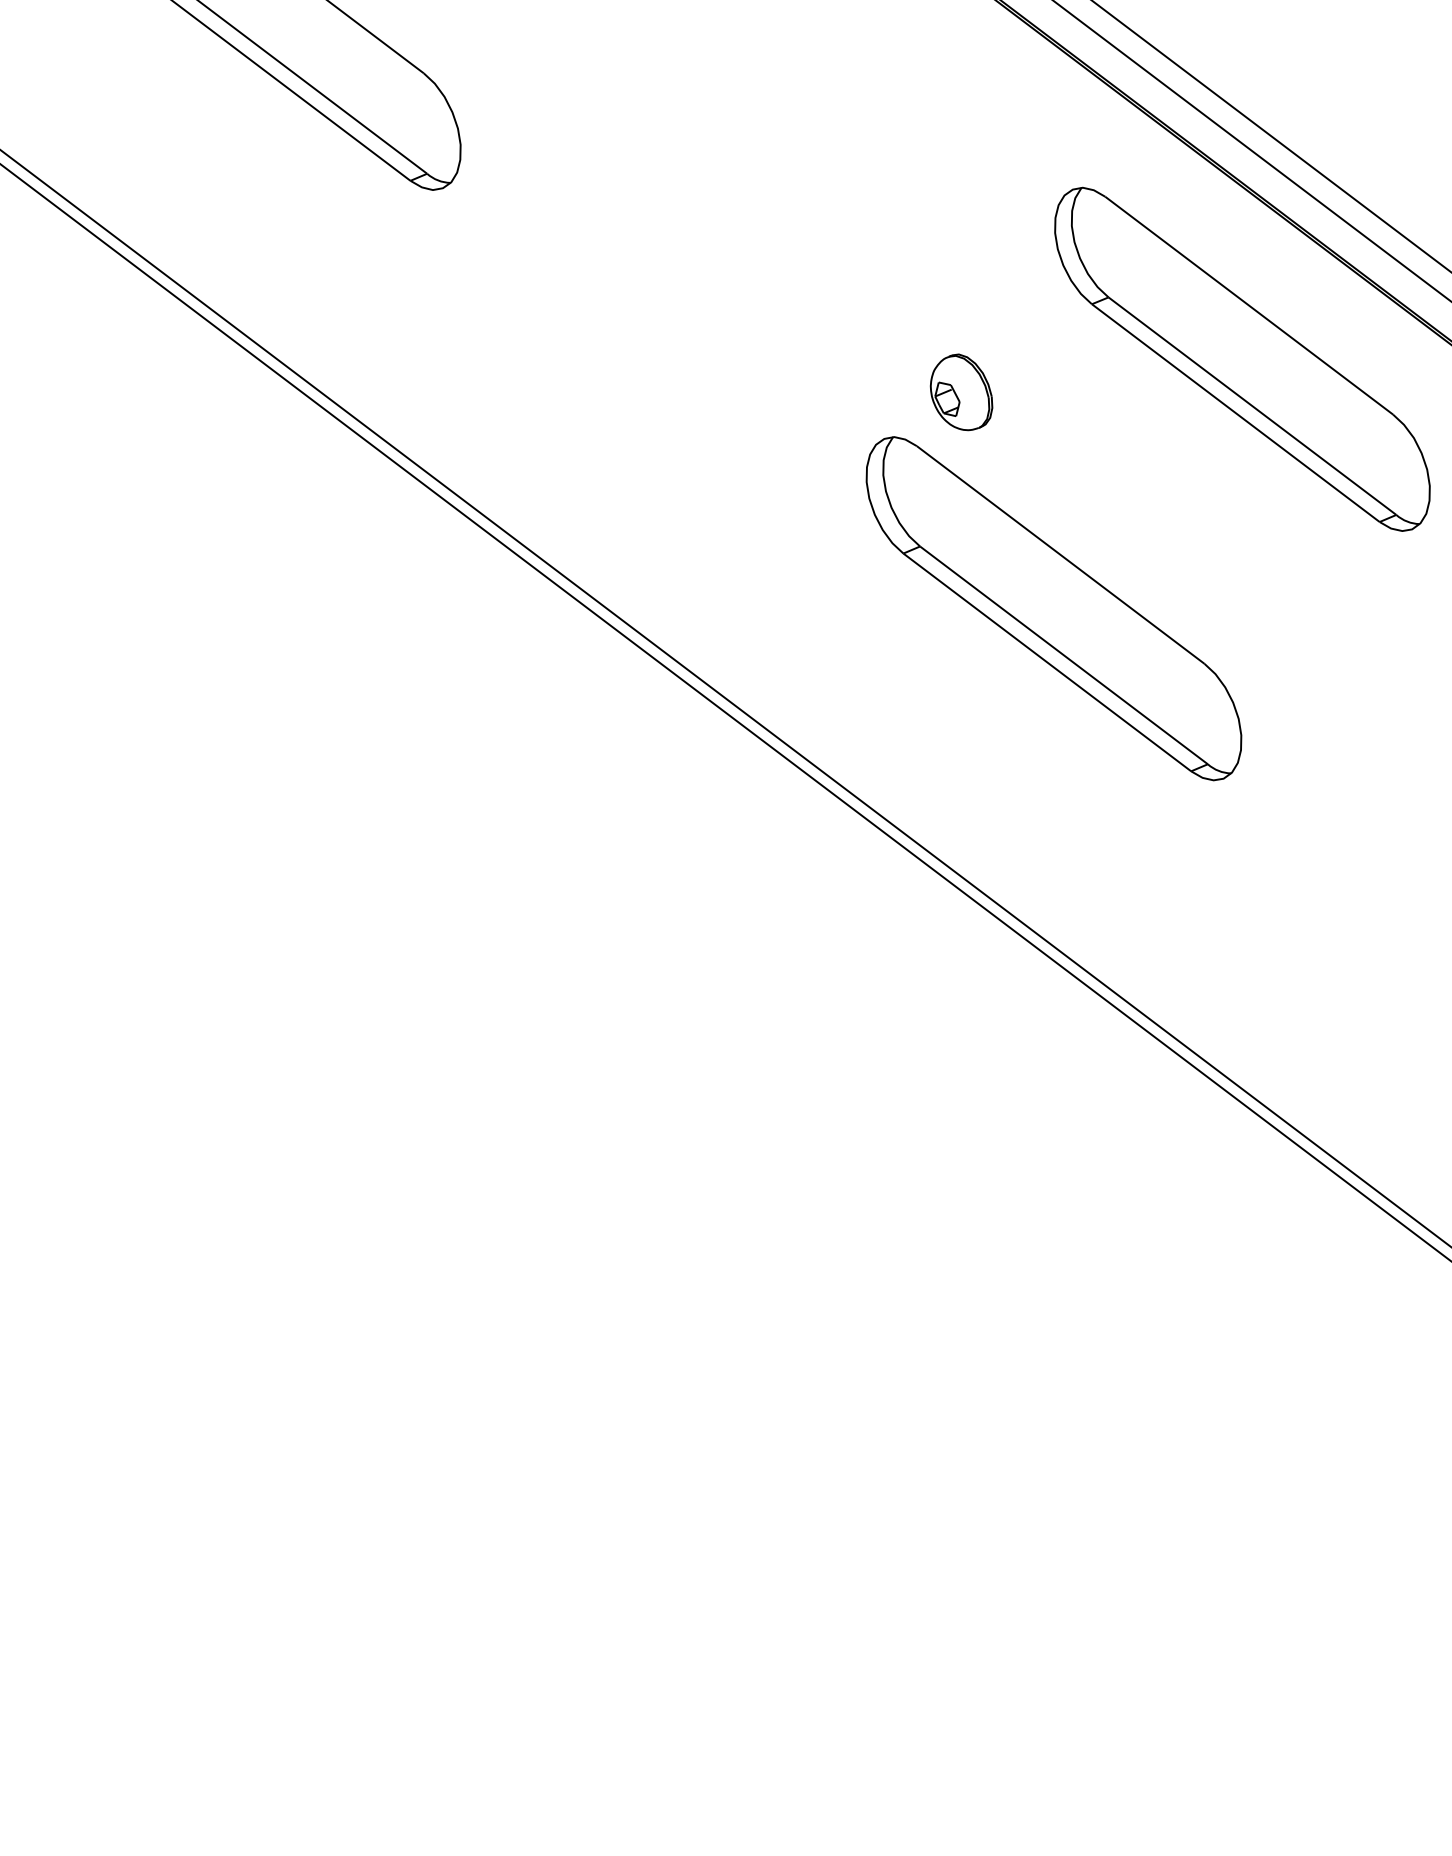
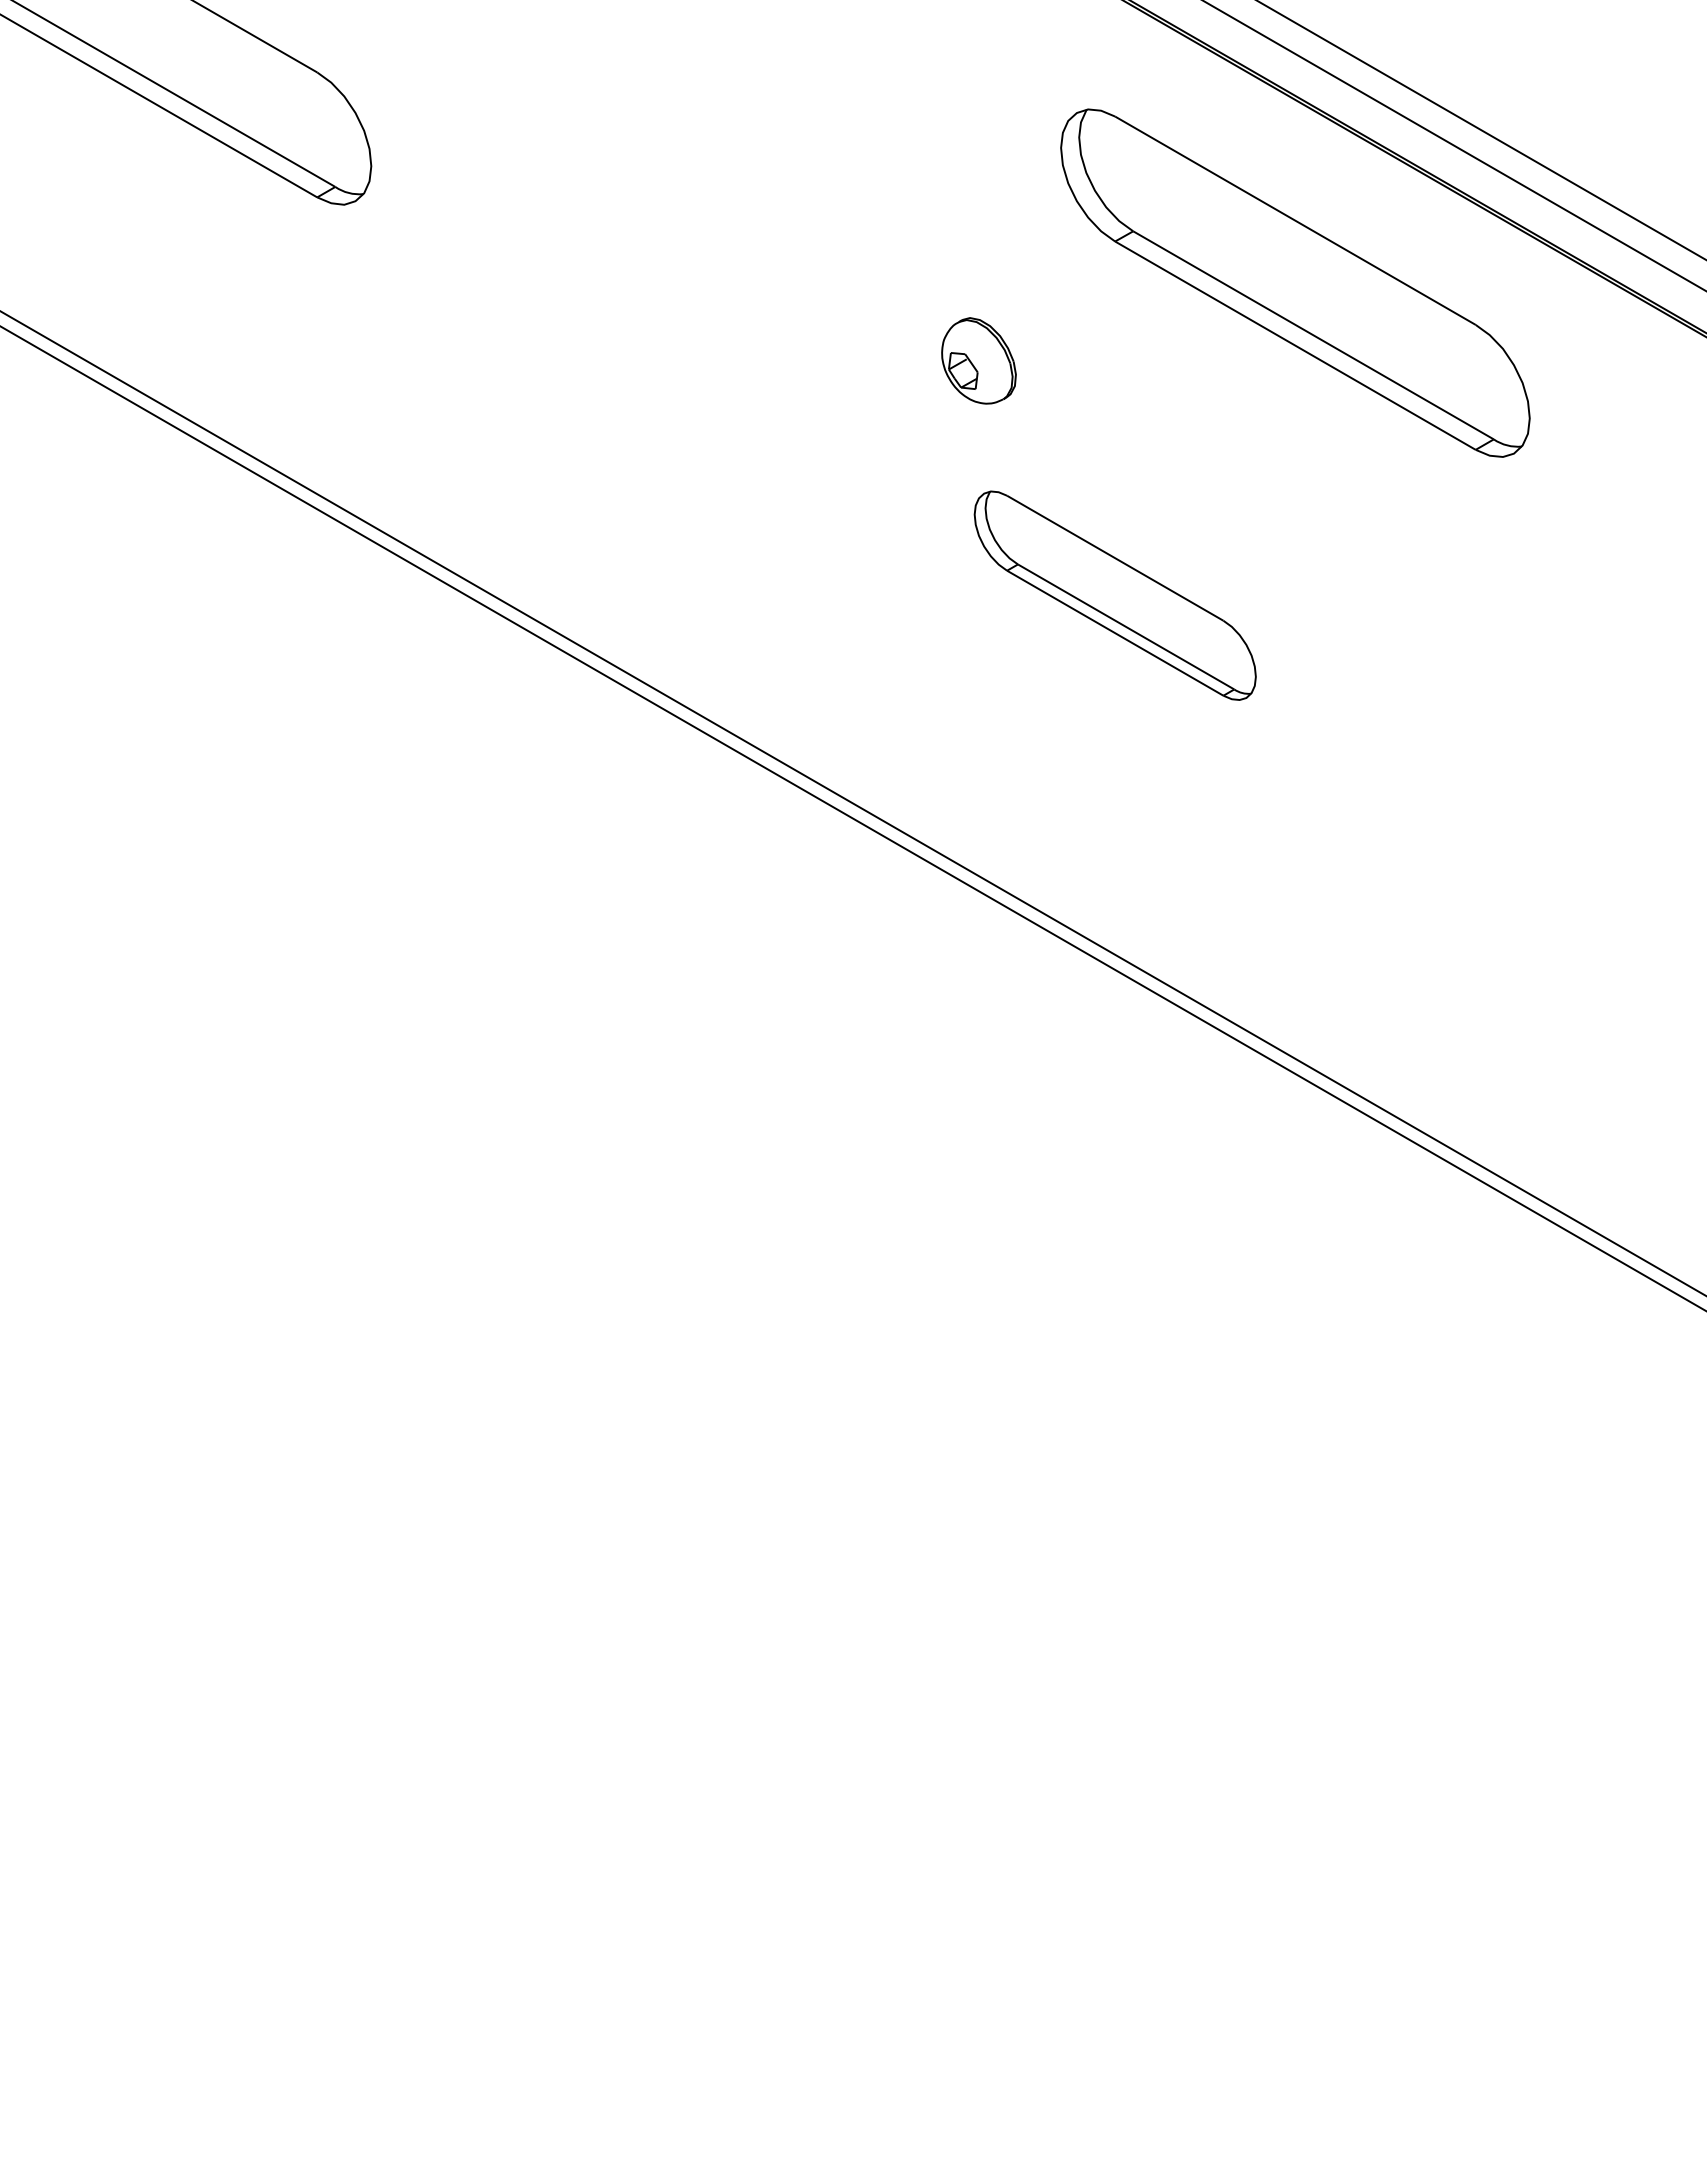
part: (1054, 608) -> (1115, 595), size x0.6

